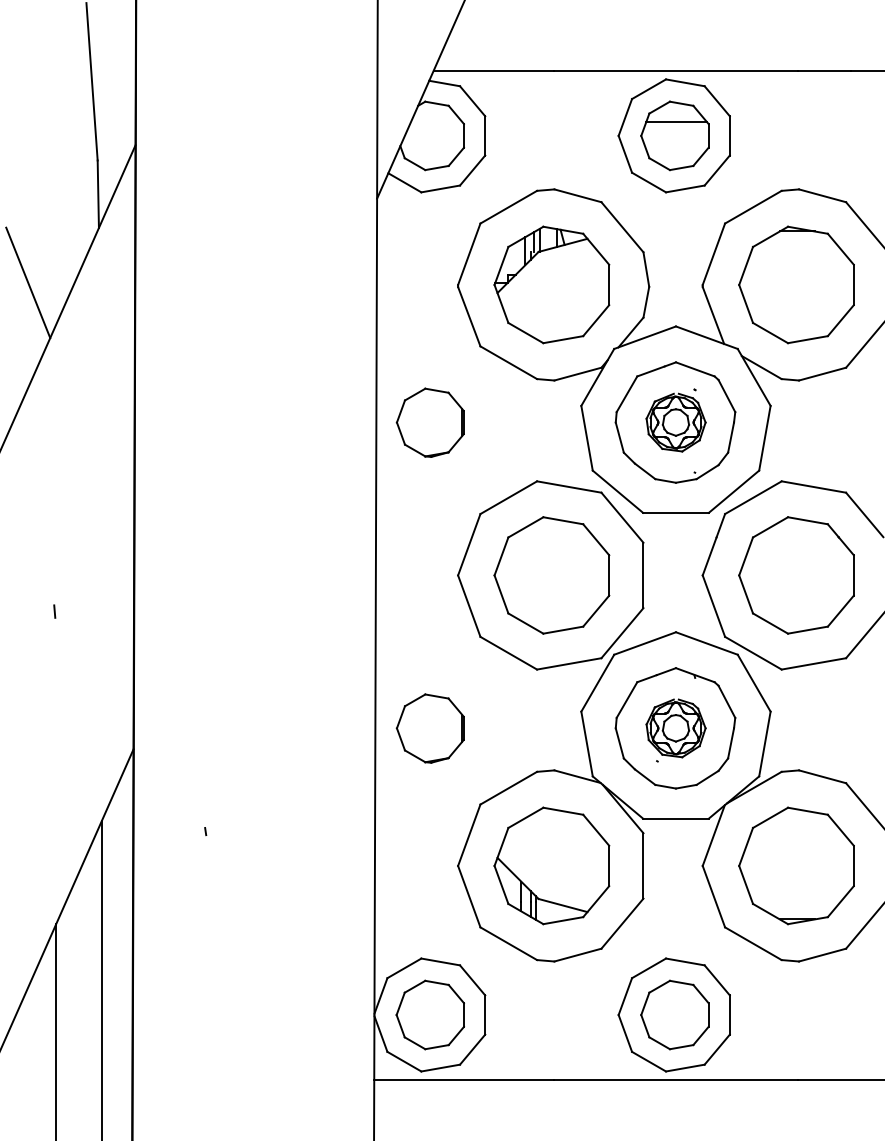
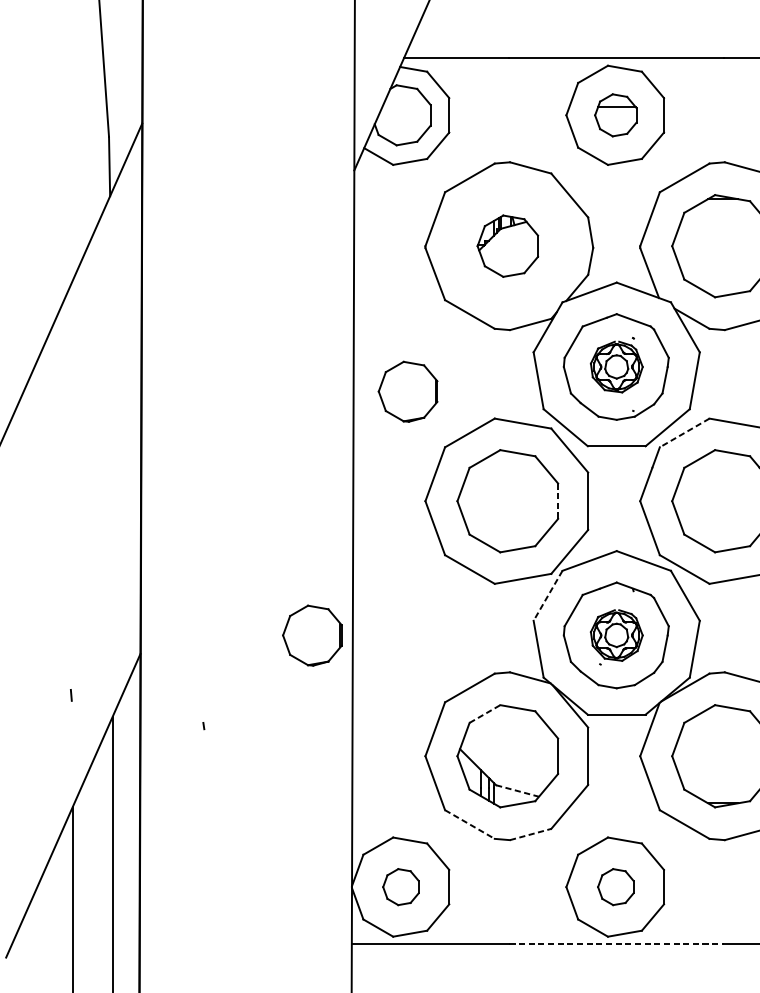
part: (674, 135) -> (615, 114), size x0.7
line: (28, 282) -> (48, 244), removed
part: (551, 284) -> (507, 245), size x0.6
part: (429, 422) -> (407, 391), moved
line: (753, 497) -> (684, 432), solid -> dashed
line: (609, 575) -> (558, 501), solid -> dashed
line: (54, 611) -> (71, 695), moved
line: (597, 683) -> (547, 596), solid -> dashed
part: (429, 728) -> (311, 635), moved
line: (526, 817) -> (485, 713), solid -> dashed
line: (563, 905) -> (517, 790), solid -> dashed
line: (508, 943) -> (469, 824), solid -> dashed
line: (578, 954) -> (531, 833), solid -> dashed
part: (429, 1014) -> (400, 886), size x0.6
part: (674, 1014) -> (615, 886), size x0.6
line: (676, 1080) -> (617, 944), solid -> dashed

